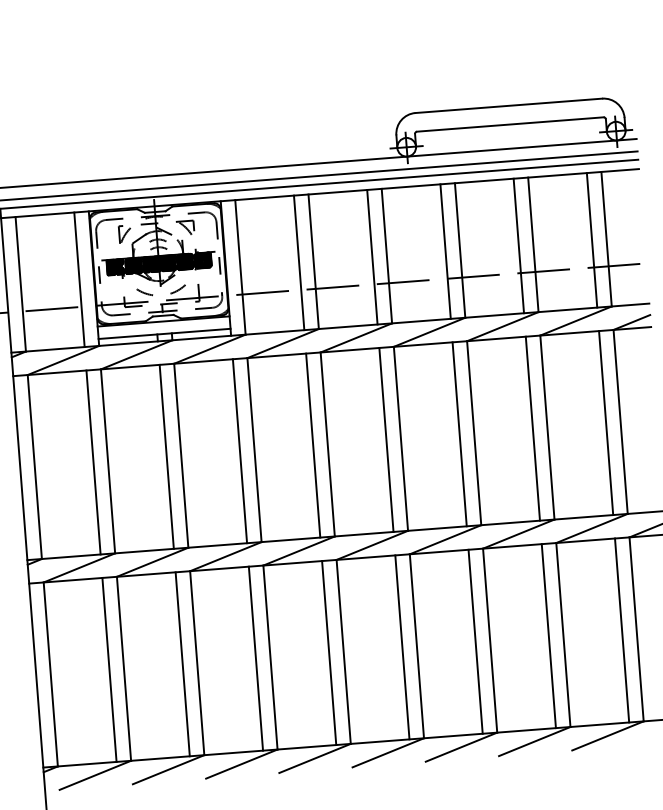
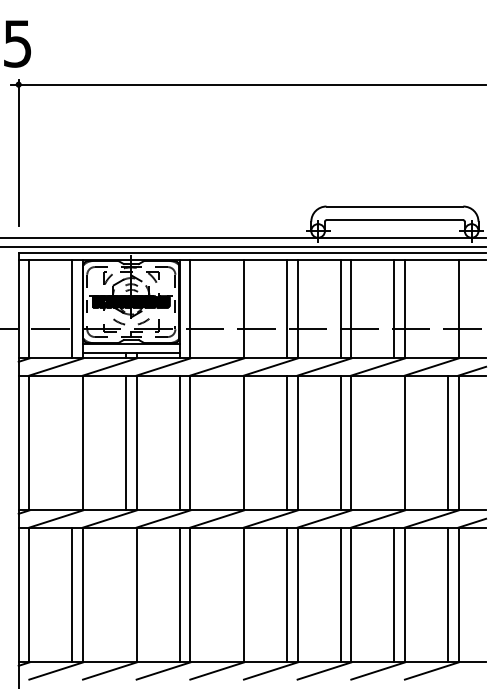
line: (591, 239) -> (447, 308), removed
line: (299, 261) -> (233, 308), removed
line: (533, 427) -> (394, 442), removed
line: (313, 444) -> (233, 442), removed
line: (93, 461) -> (72, 442), removed
line: (329, 652) -> (233, 594), removed
line: (183, 663) -> (126, 594), removed

